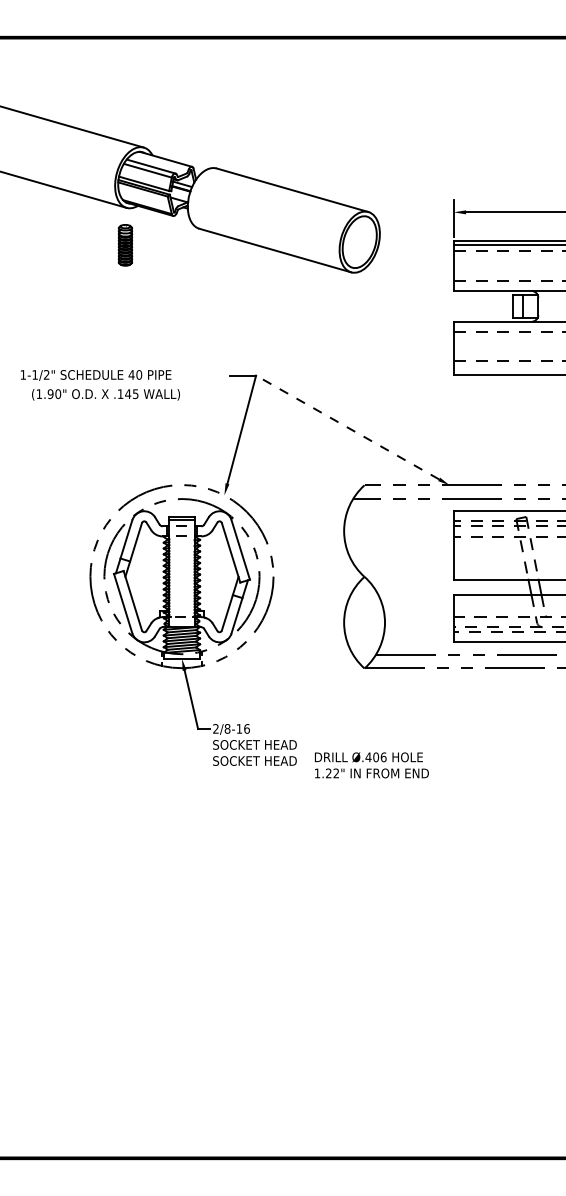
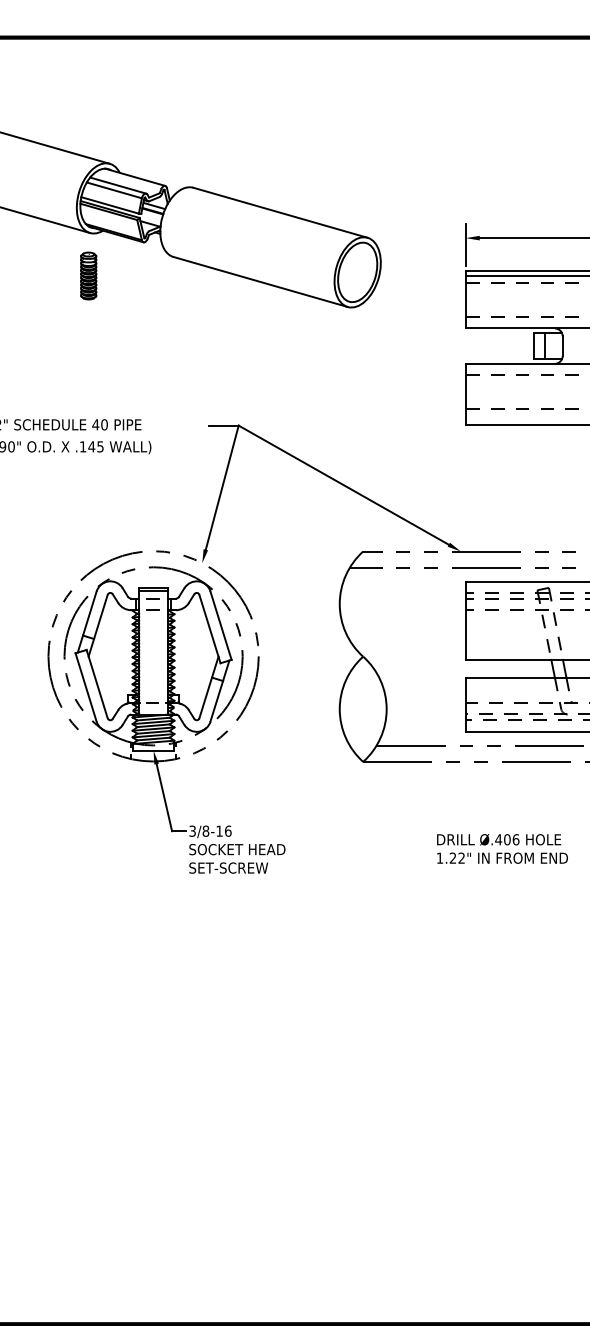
line: (347, 427) -> (343, 485), dashed -> solid
text: (215, 728) -> (192, 830), 2/8-16 -> 3/8-16
text: (258, 760) -> (241, 867), SOCKET HEAD -> SET-SCREW
text: (371, 765) -> (502, 849), moved

